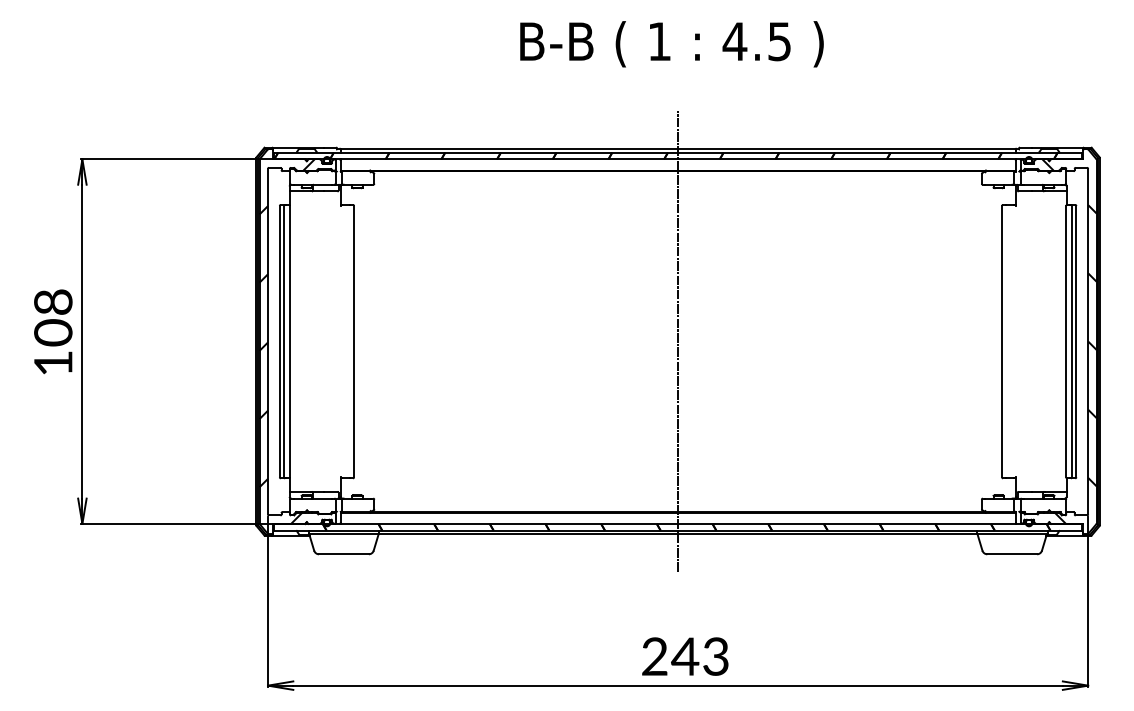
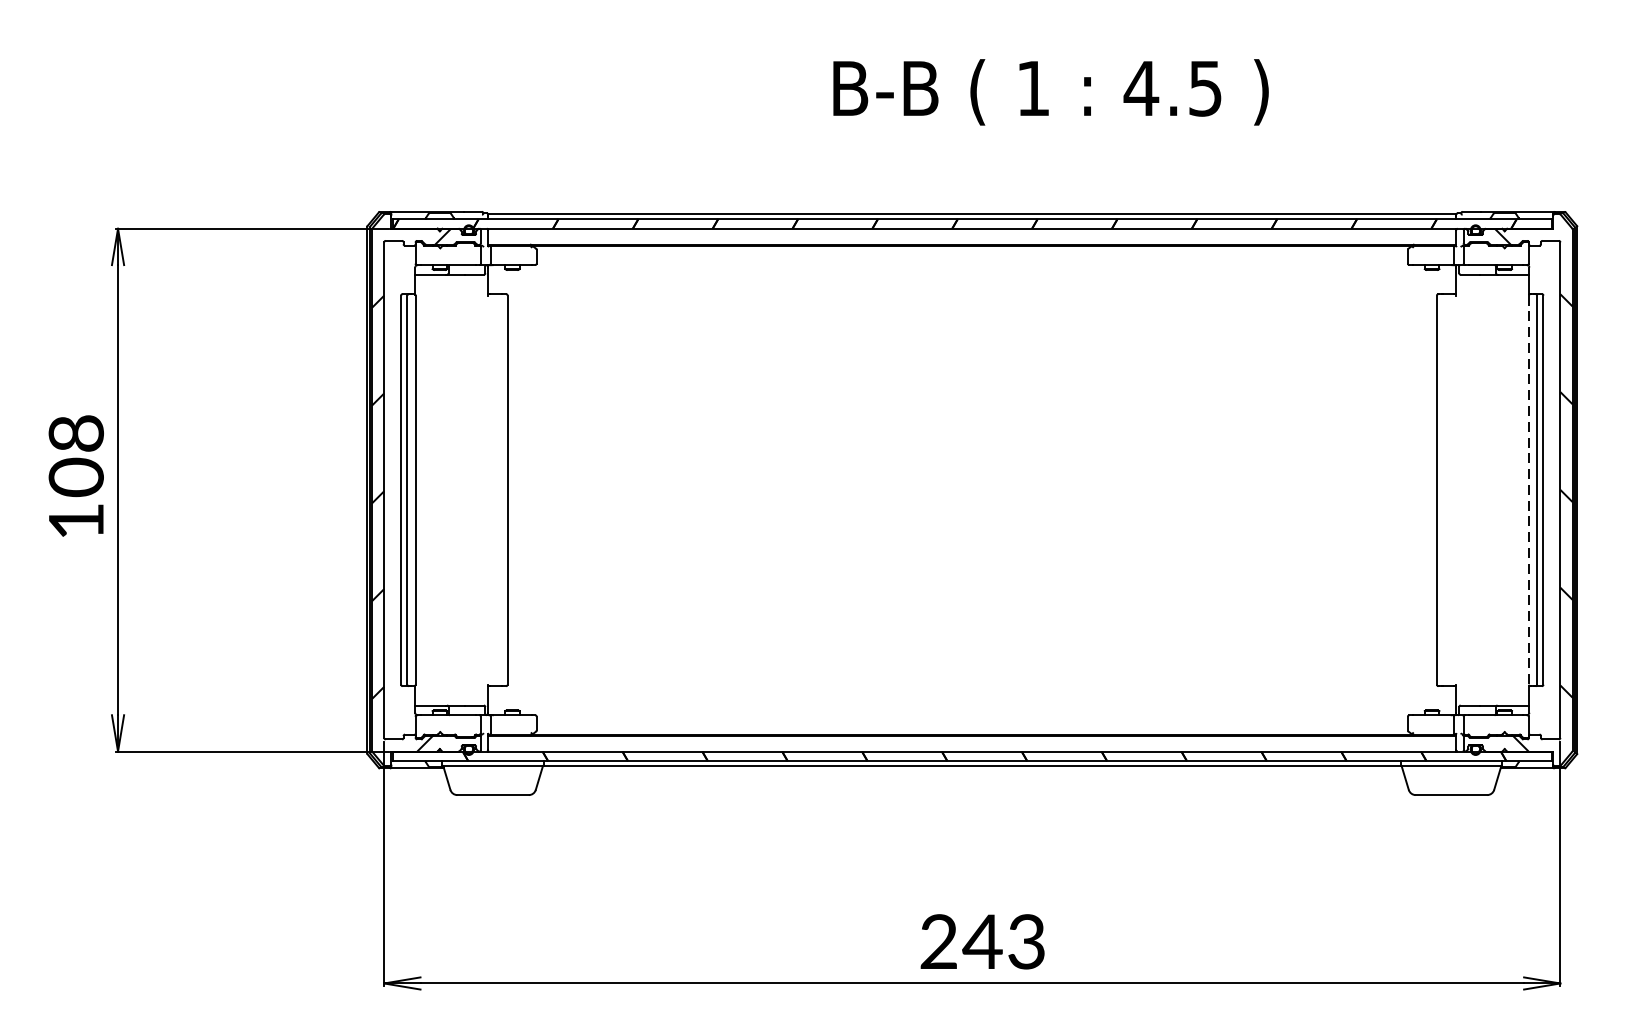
text: (671, 44) -> (1050, 92), moved
line: (678, 341) -> (972, 489), removed
line: (1066, 341) -> (1529, 489), solid -> dashed

